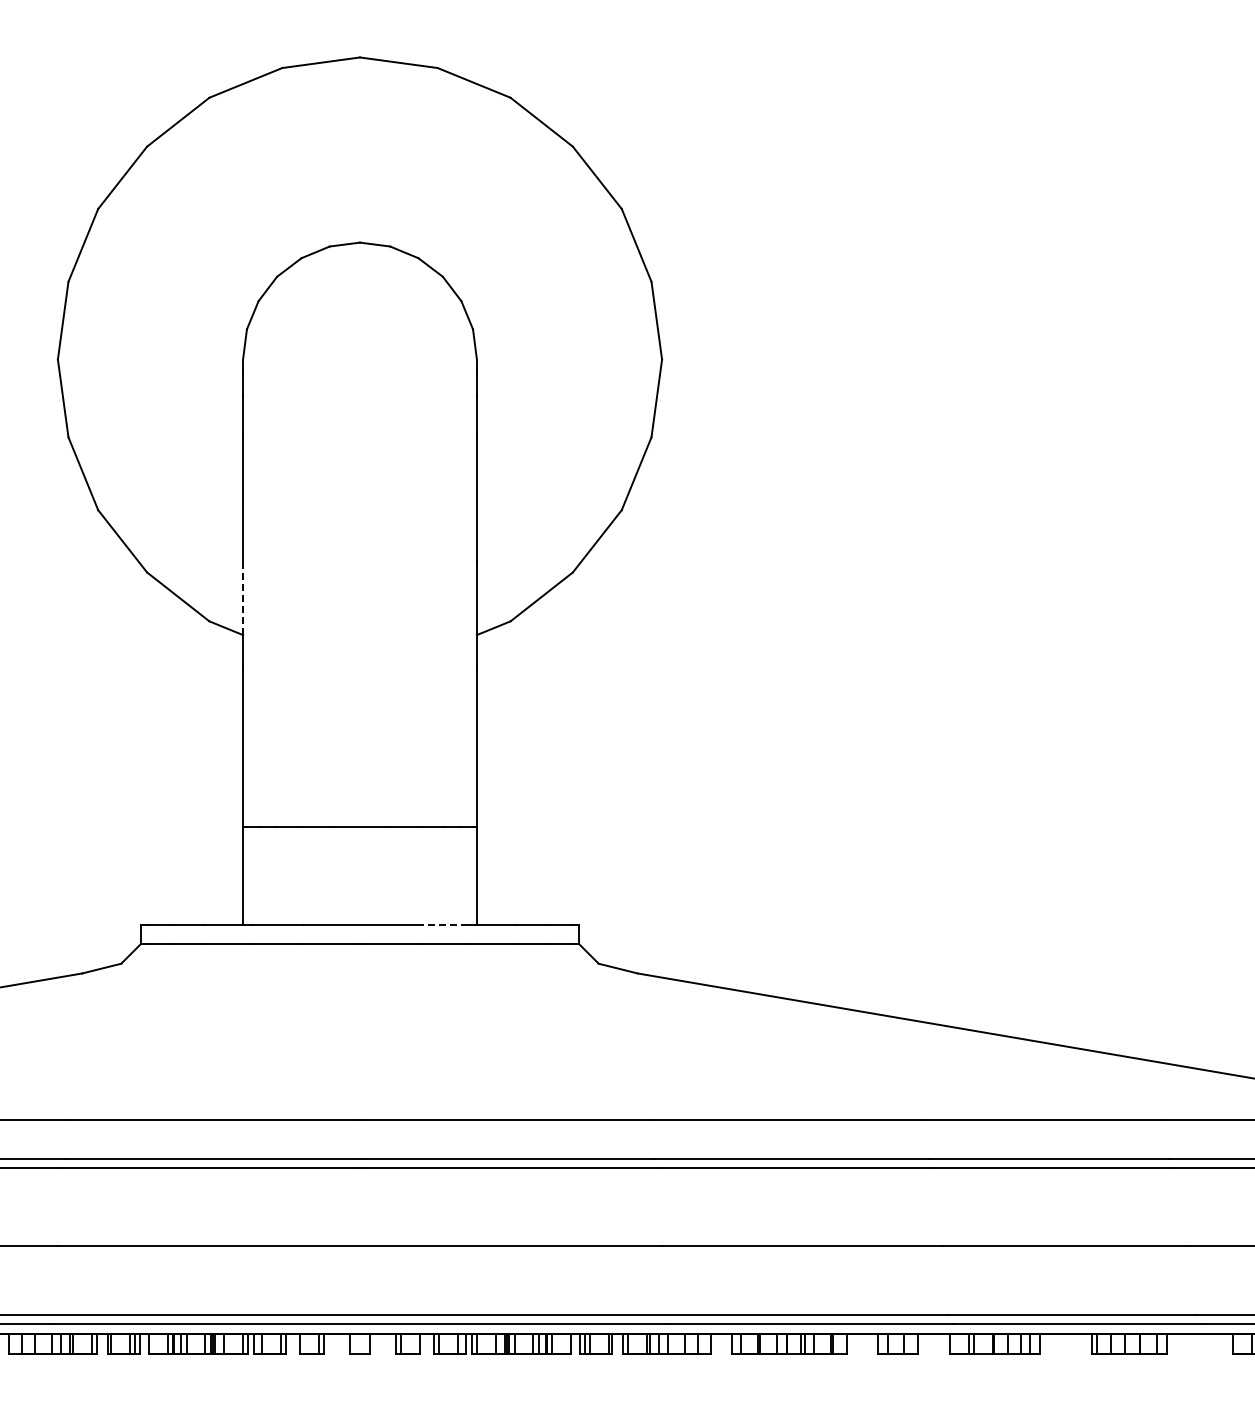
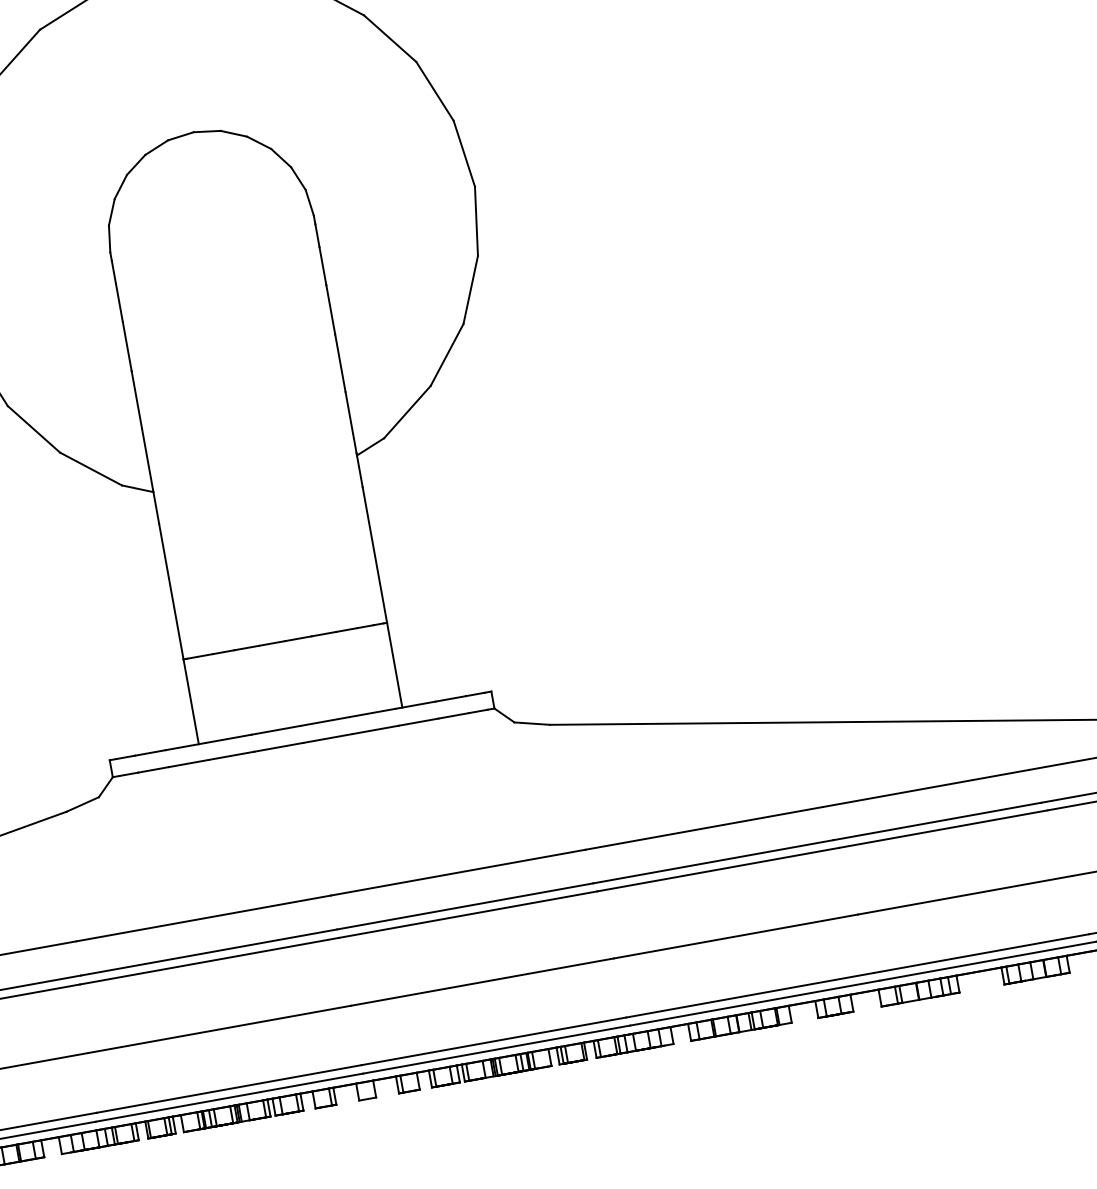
line: (243, 597) -> (147, 459), dashed -> solid
line: (443, 924) -> (373, 712), dashed -> solid

